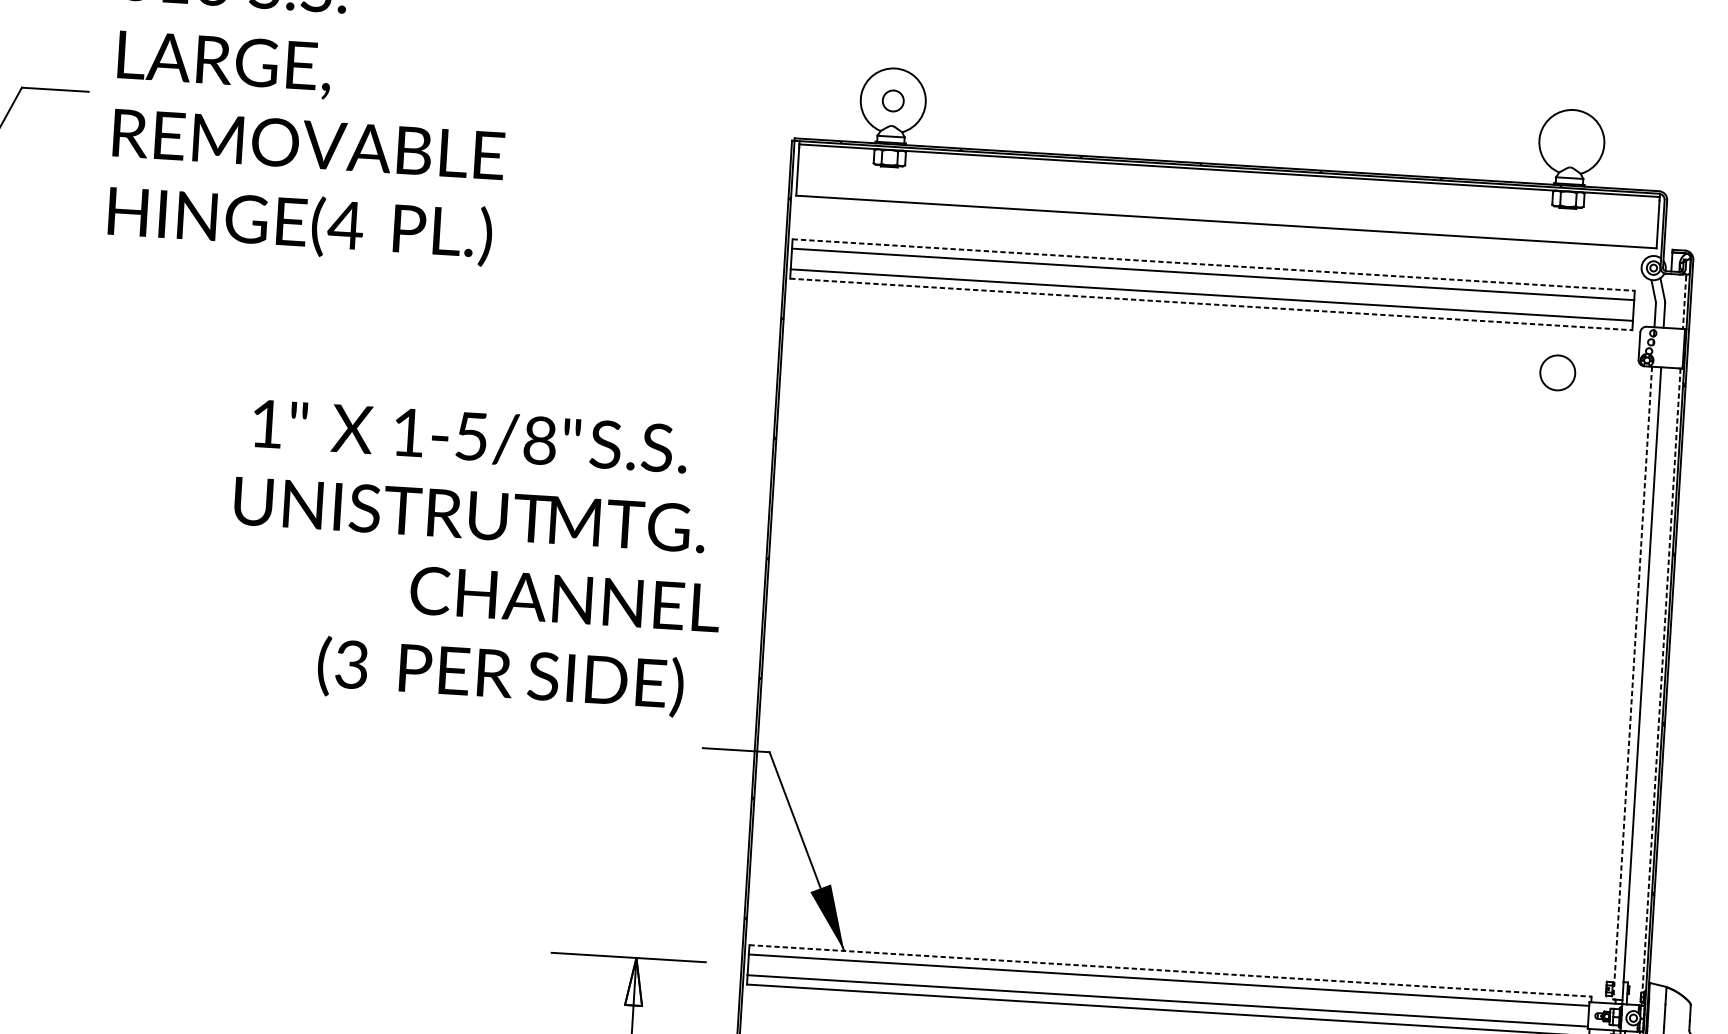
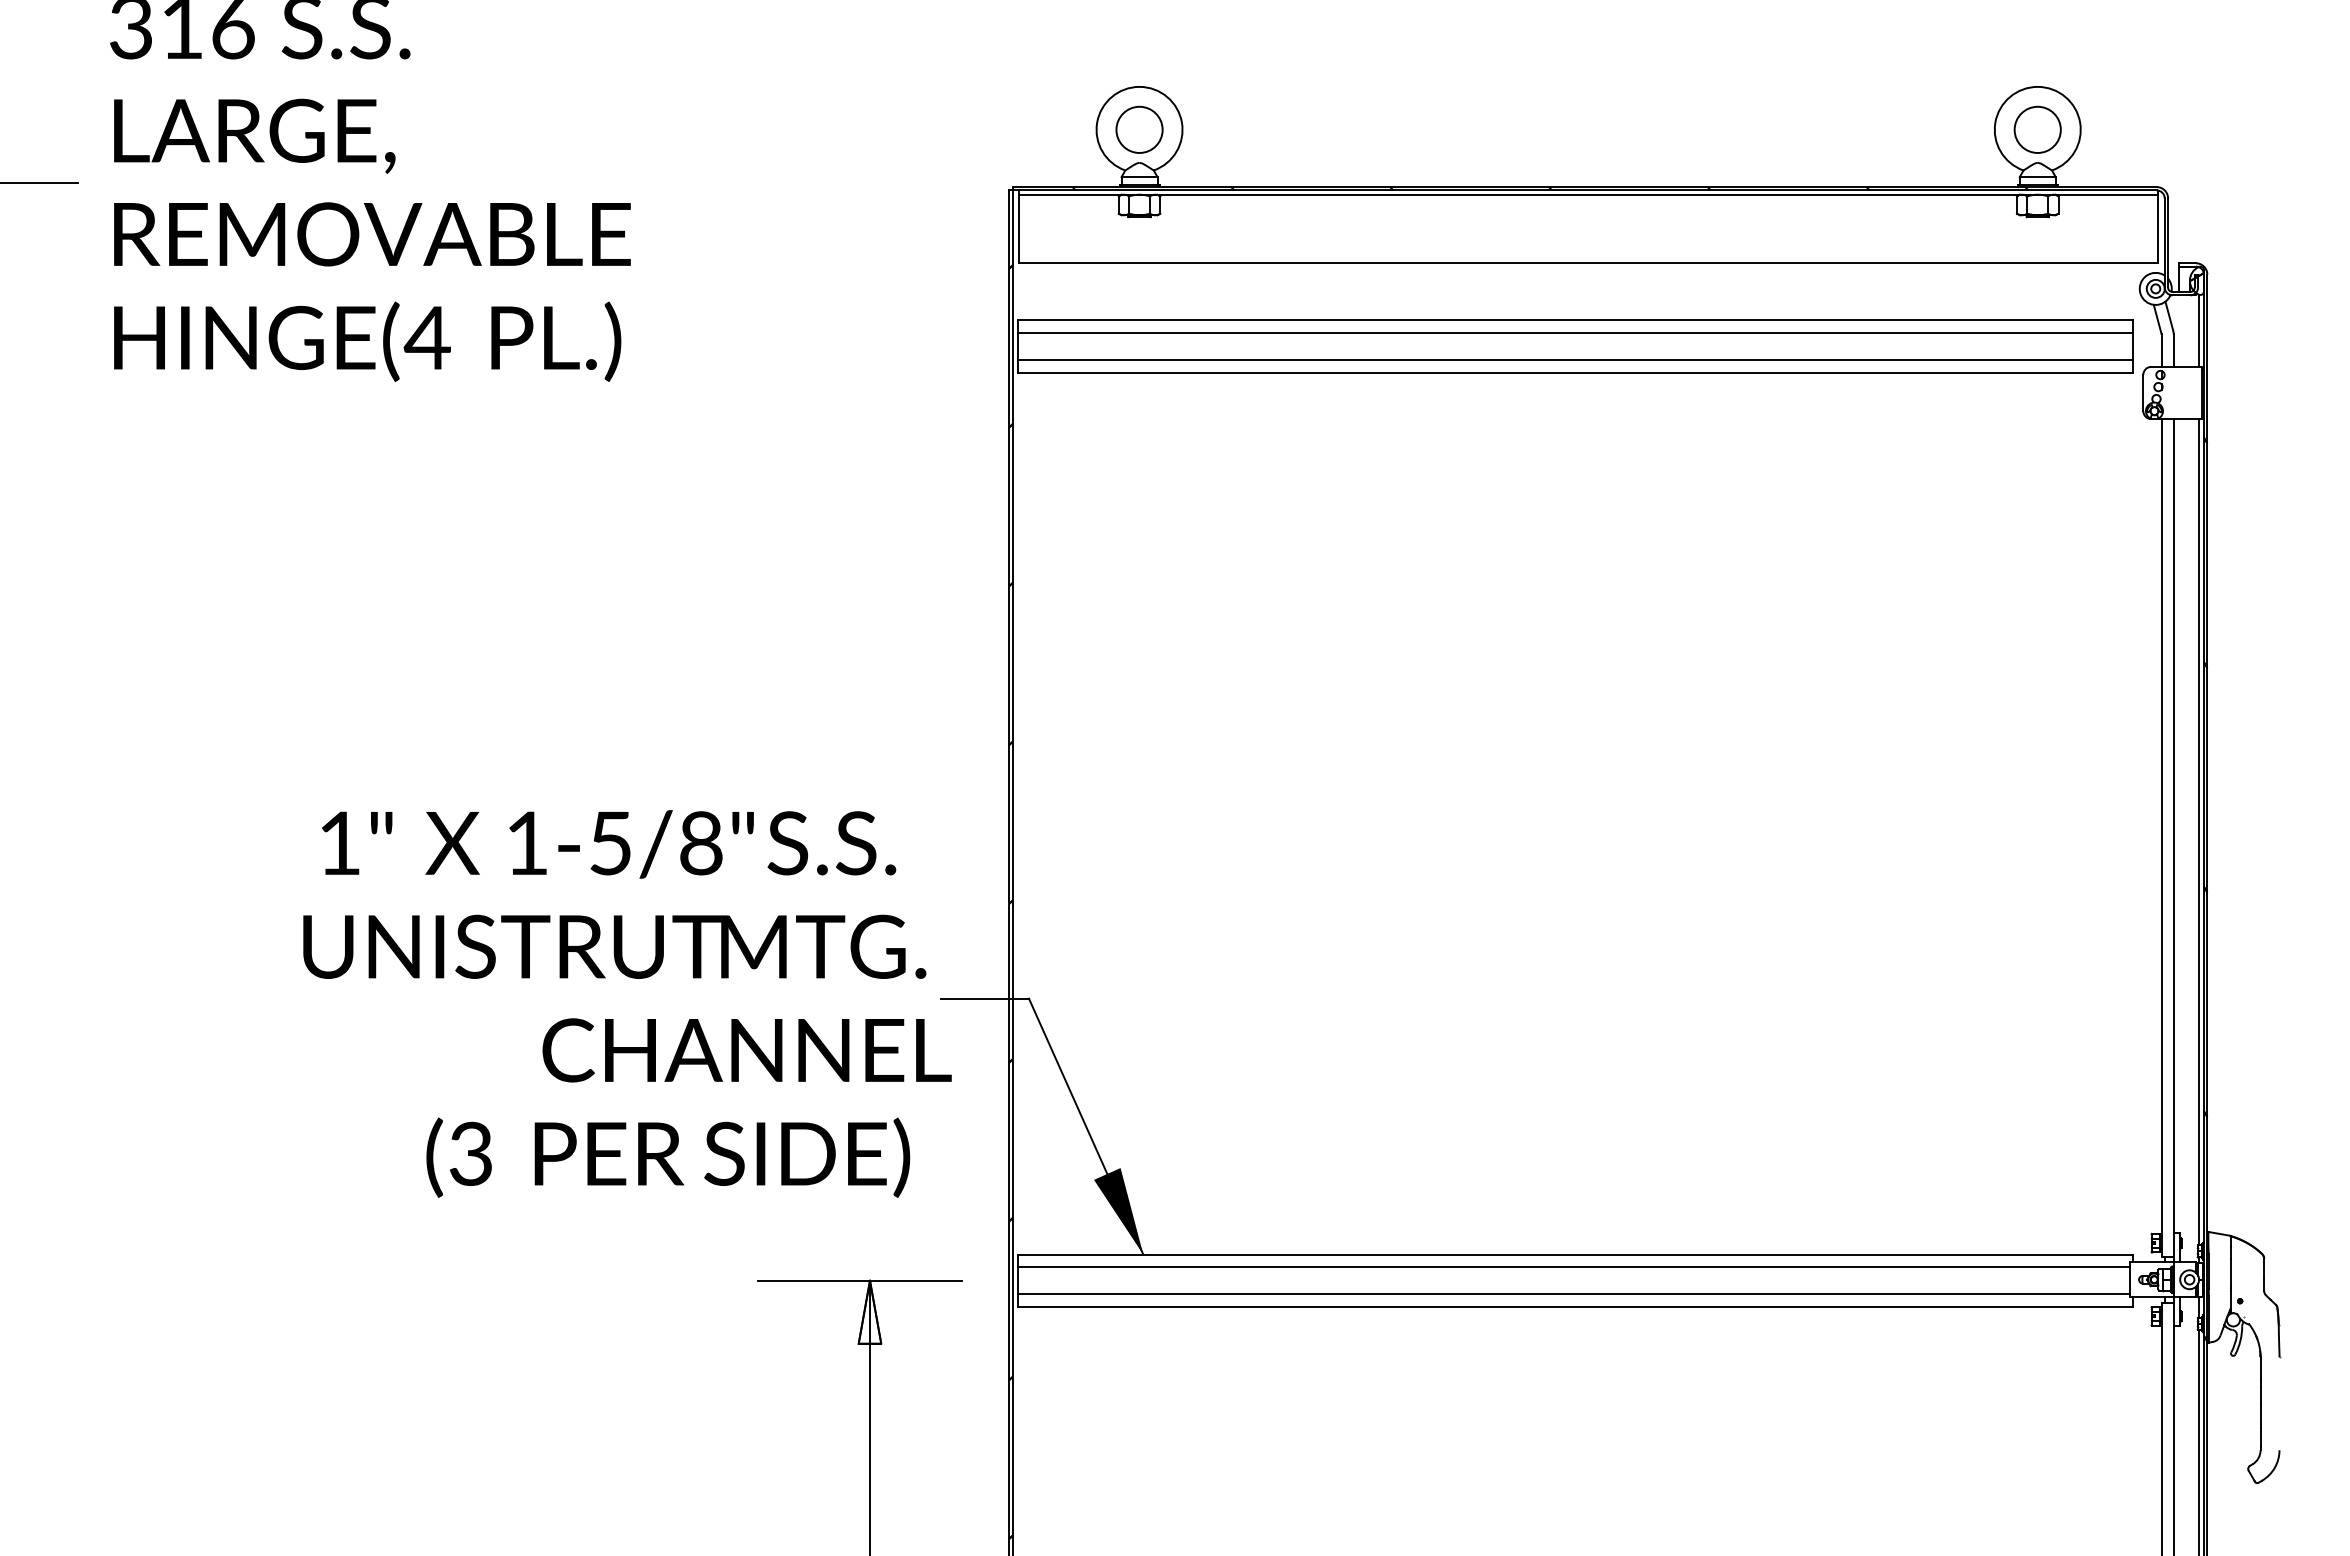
circle: (893, 100) -> (1139, 129), size x1.67
line: (1213, 265) -> (1575, 320), dashed -> solid
line: (1684, 303) -> (2199, 332), dashed -> solid
line: (1211, 304) -> (1575, 372), dashed -> solid
circle: (1557, 372) -> (2037, 129), moved
text: (477, 558) -> (627, 1003), moved
line: (1661, 680) -> (2199, 832), dashed -> solid
line: (1632, 682) -> (2161, 837), dashed -> solid
line: (1170, 970) -> (1575, 1254), dashed -> solid

